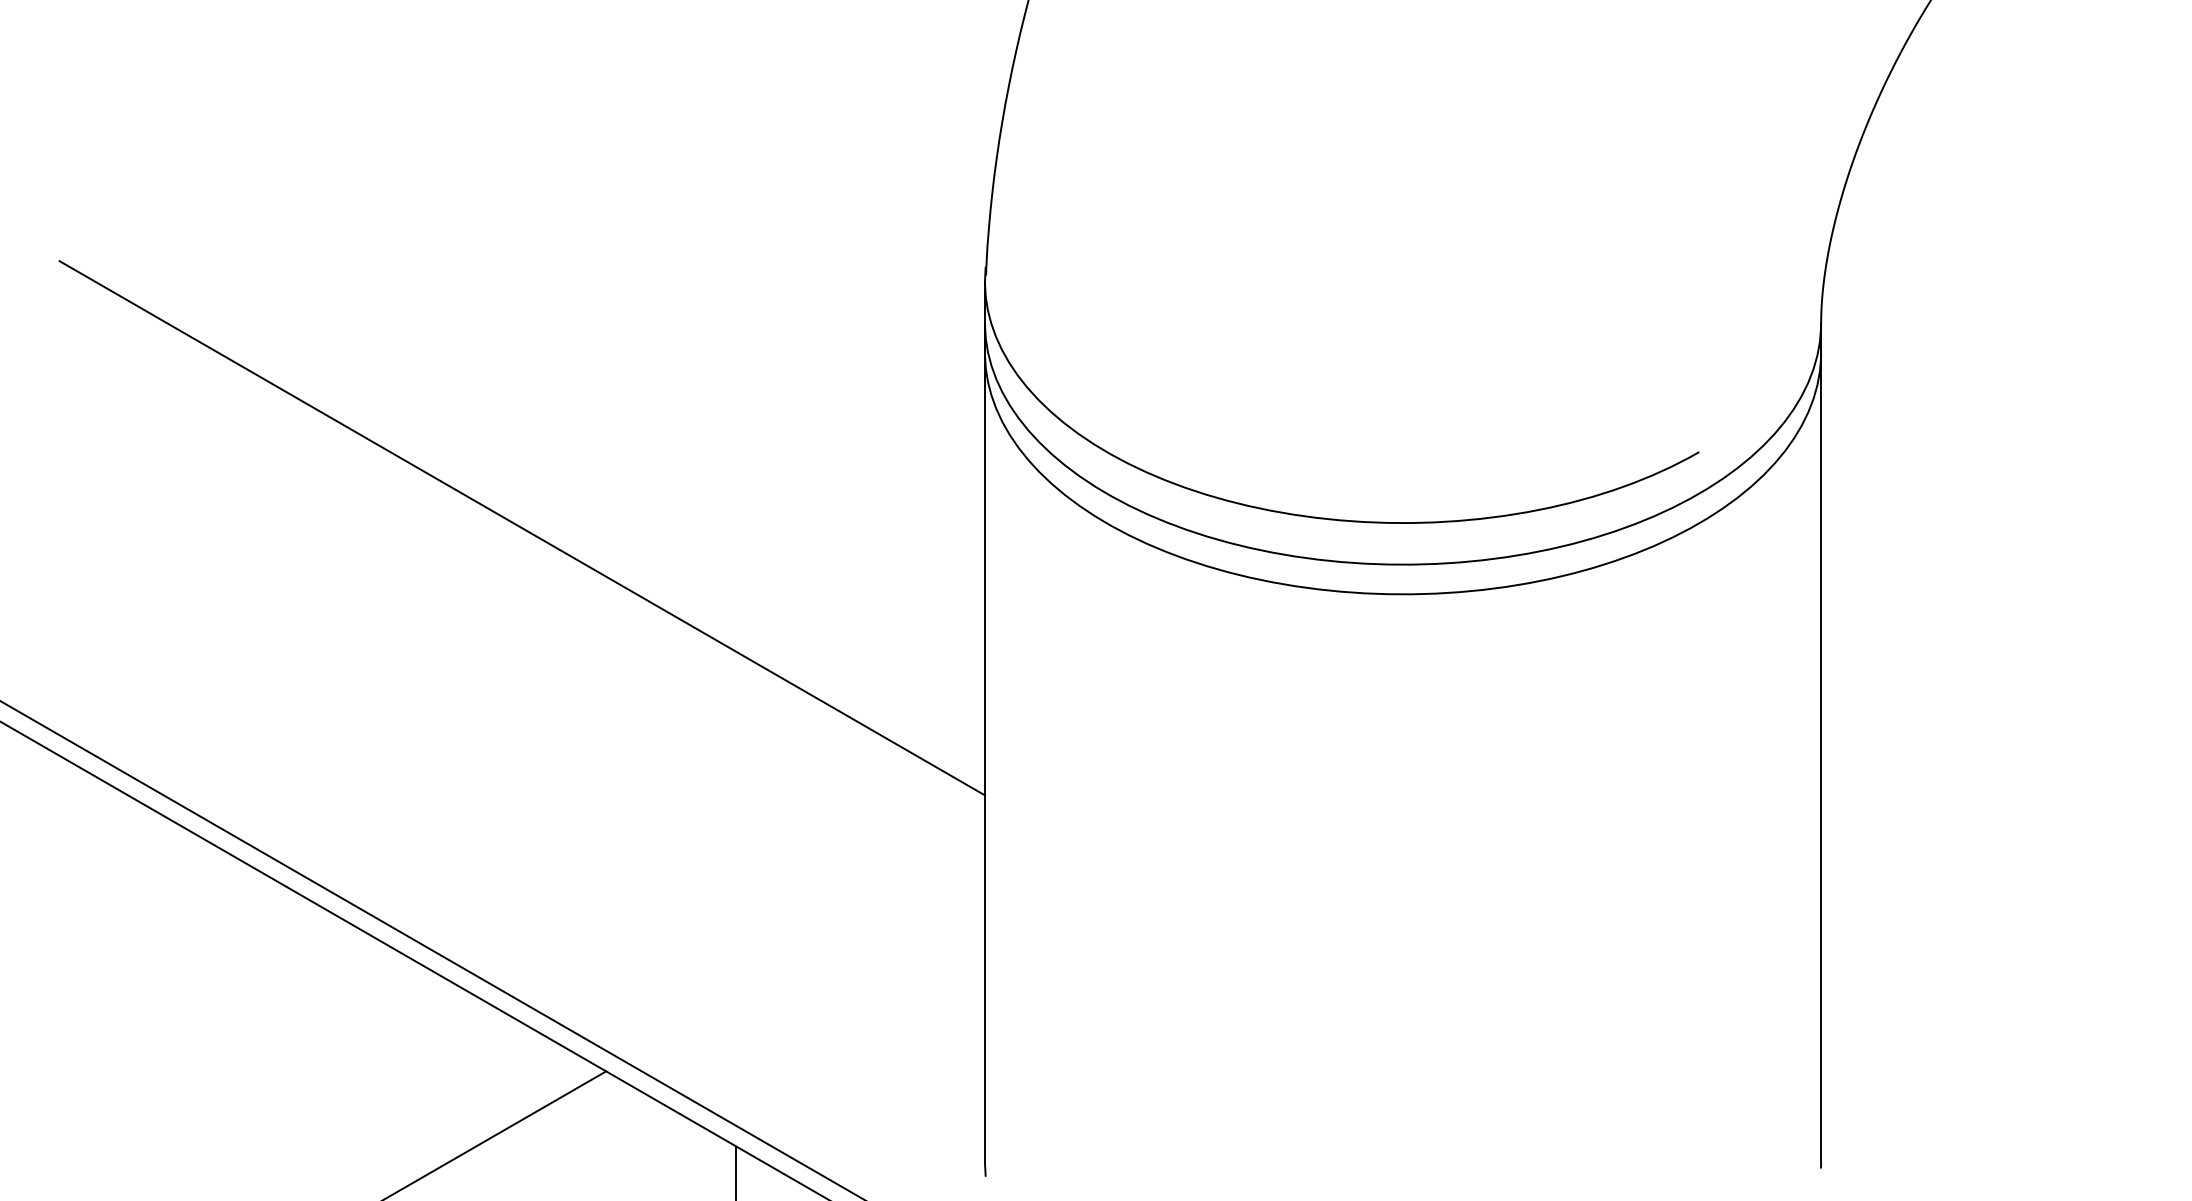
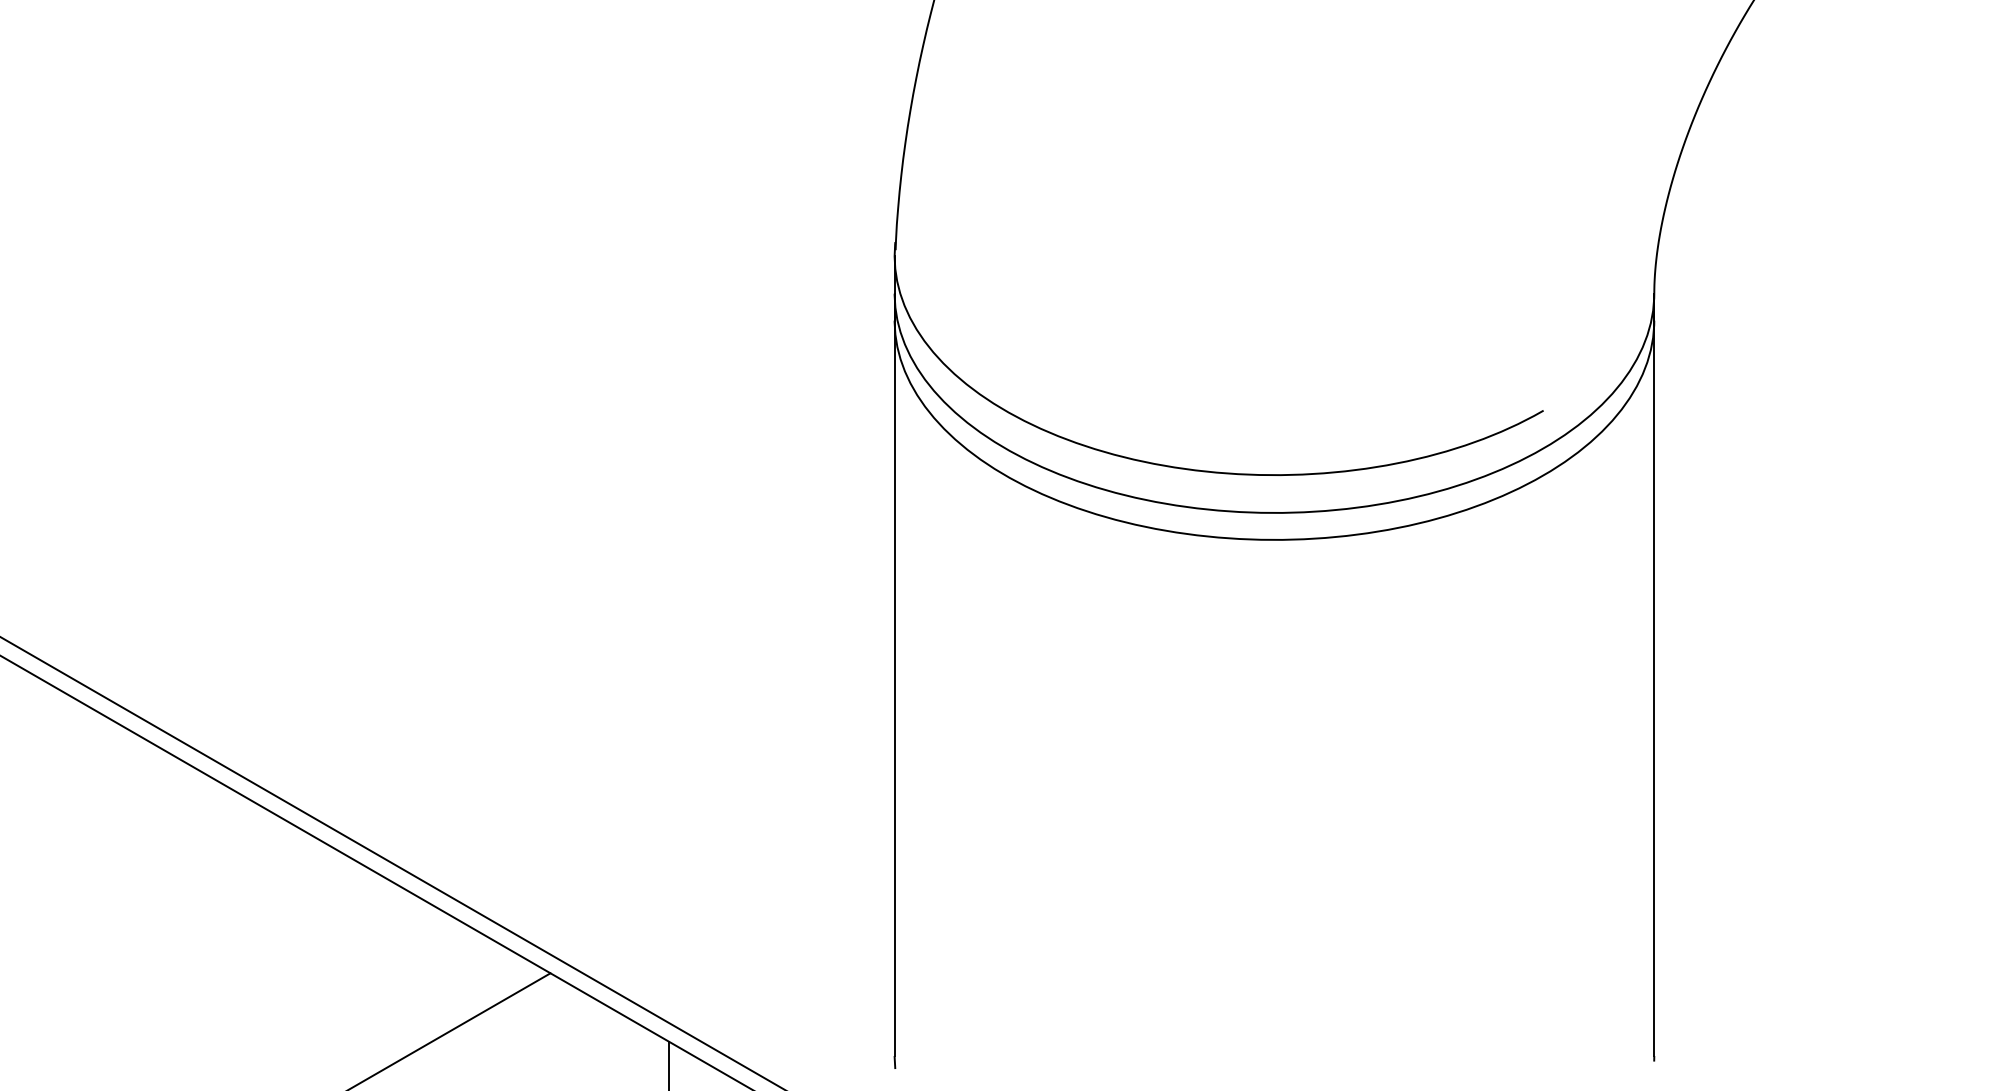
line: (521, 528) -> (473, 480), removed

